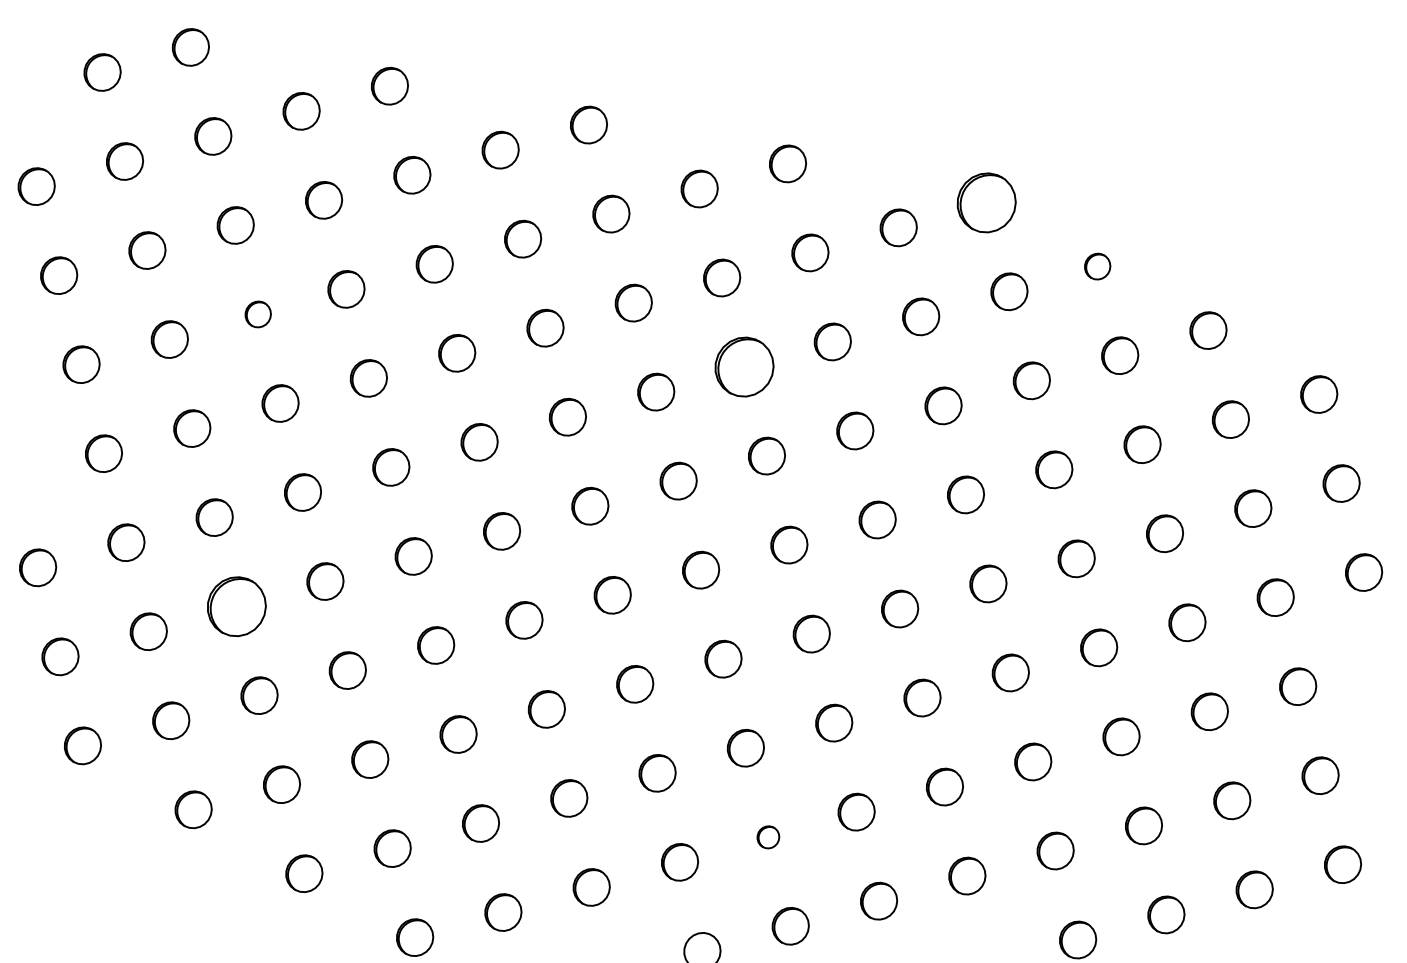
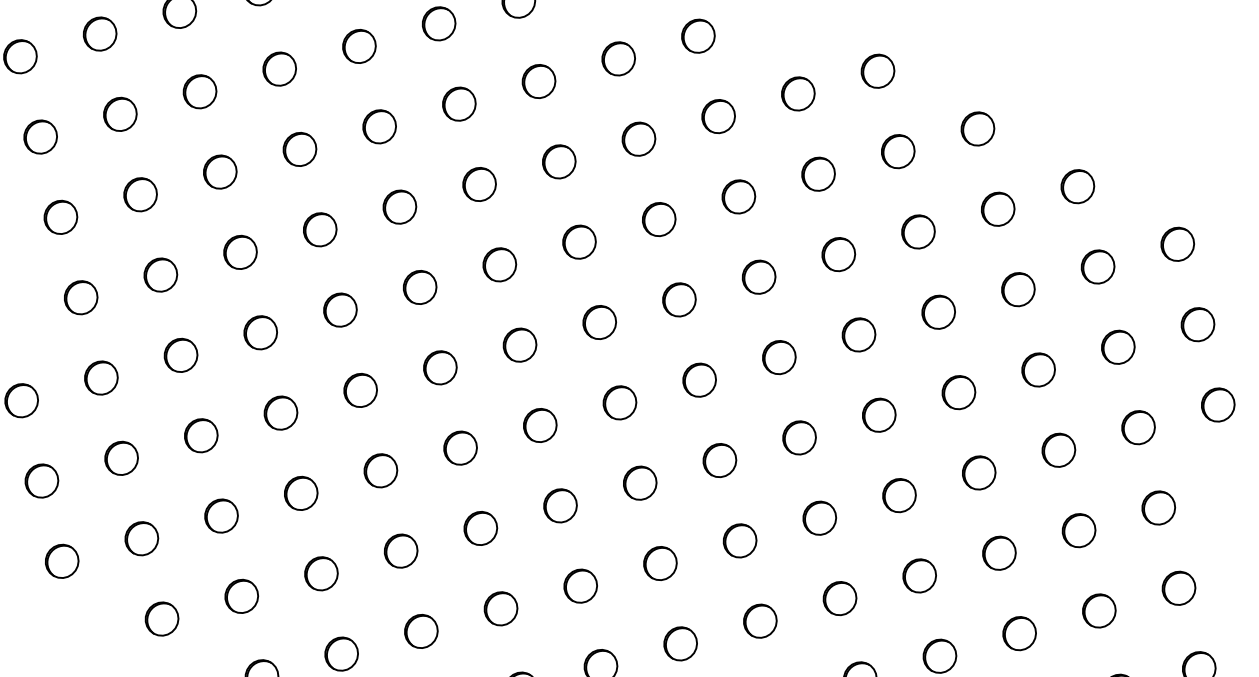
part: (987, 202) -> (878, 71), size x0.62
part: (1097, 266) -> (977, 128), size x1.43
part: (258, 314) -> (220, 172), size x1.43
part: (744, 366) -> (659, 219), size x0.62
part: (237, 606) -> (201, 435), size x0.62
part: (768, 837) -> (680, 644), size x1.67

